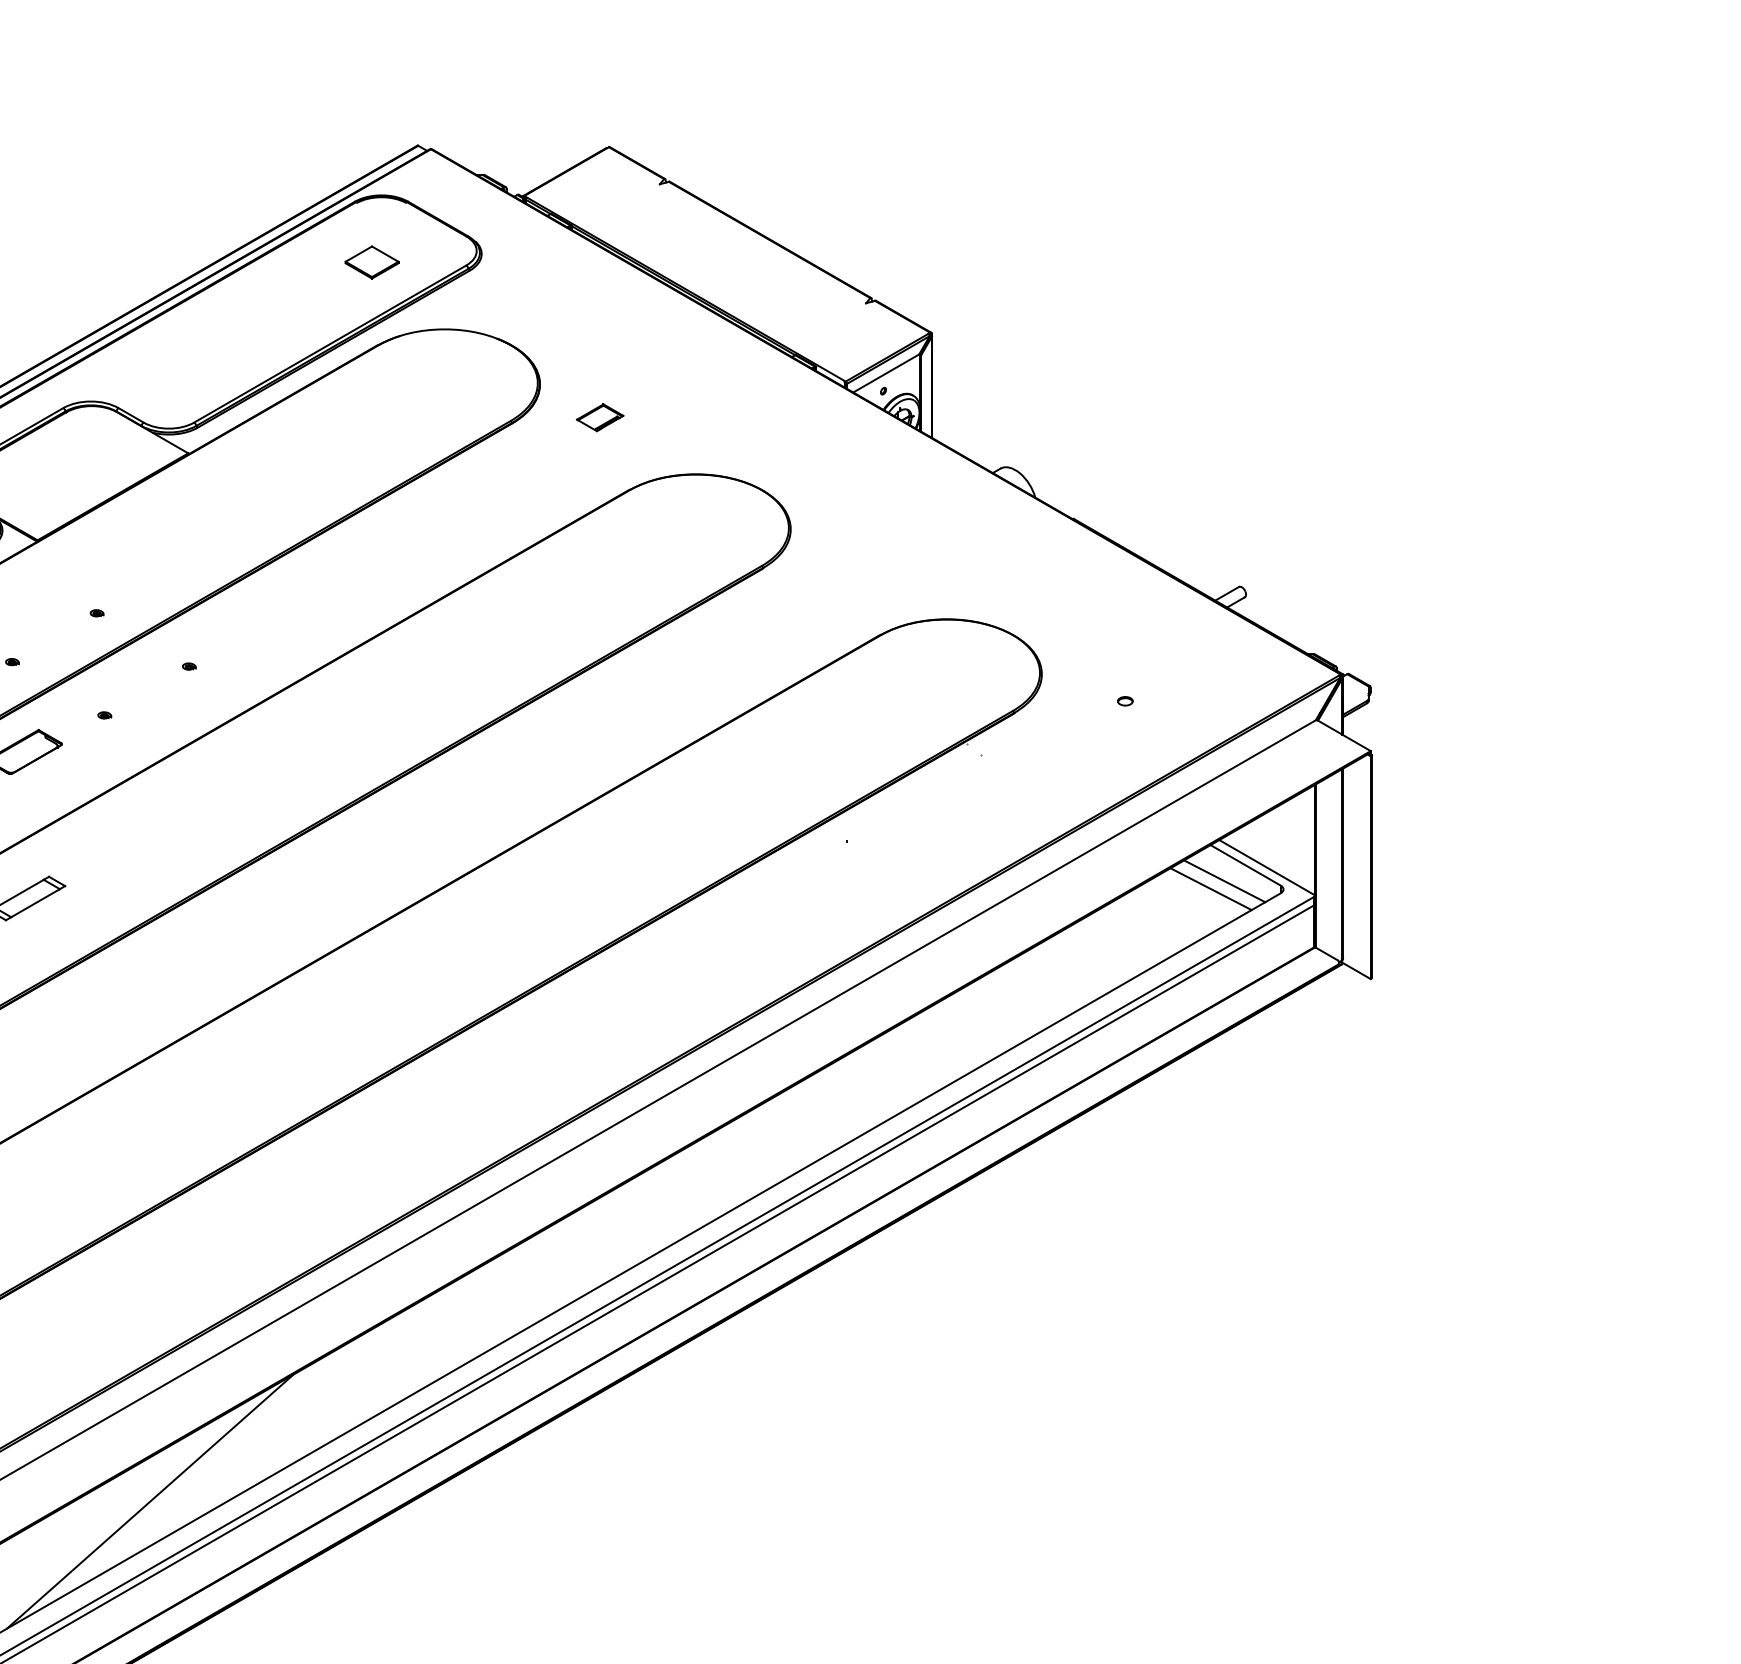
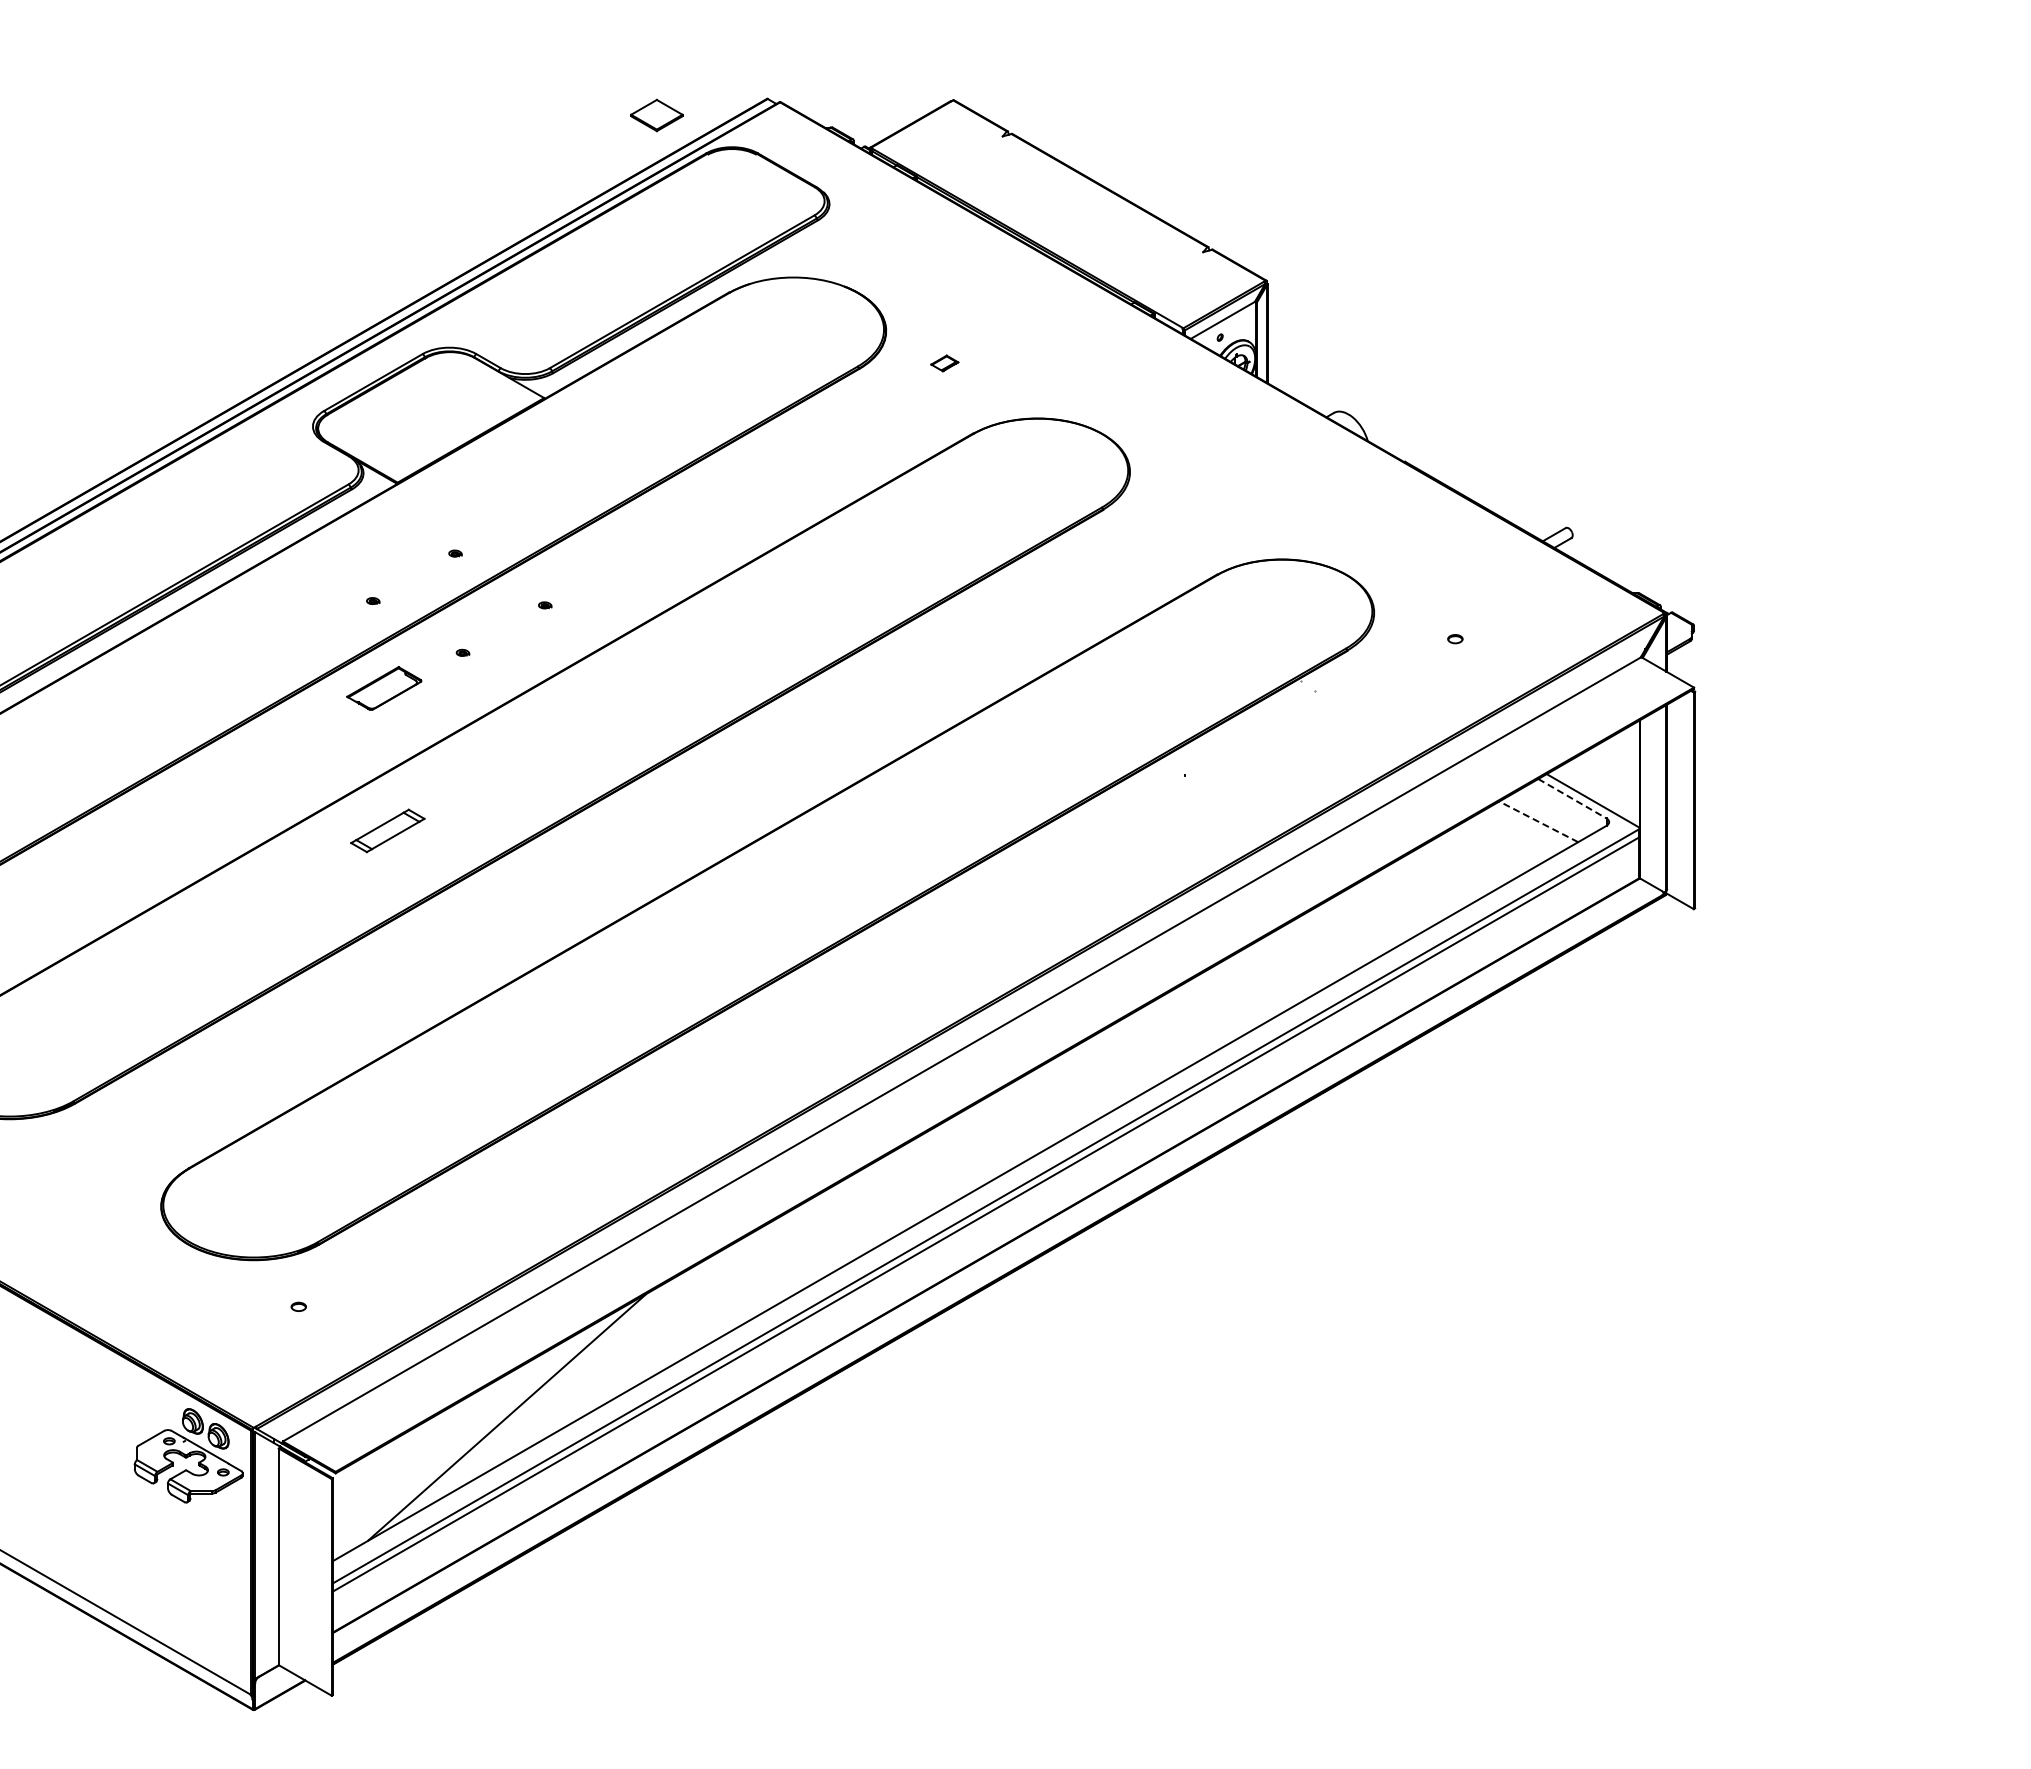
part: (371, 262) -> (656, 115), moved
part: (599, 417) -> (944, 363), size x0.6
line: (1245, 865) -> (1572, 798), solid -> dashed
line: (1224, 880) -> (1551, 813), removed
line: (1210, 888) -> (1538, 821), solid -> dashed

